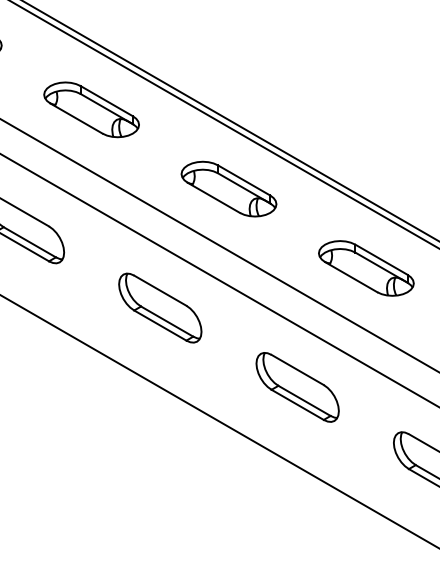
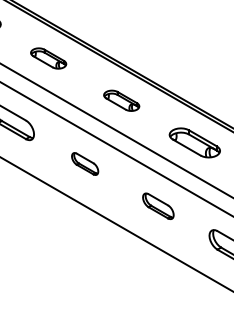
part: (91, 109) -> (48, 58), size x0.7
part: (228, 188) -> (121, 100), size x0.7
part: (158, 307) -> (84, 163), size x0.6
part: (297, 387) -> (158, 206), size x0.7

